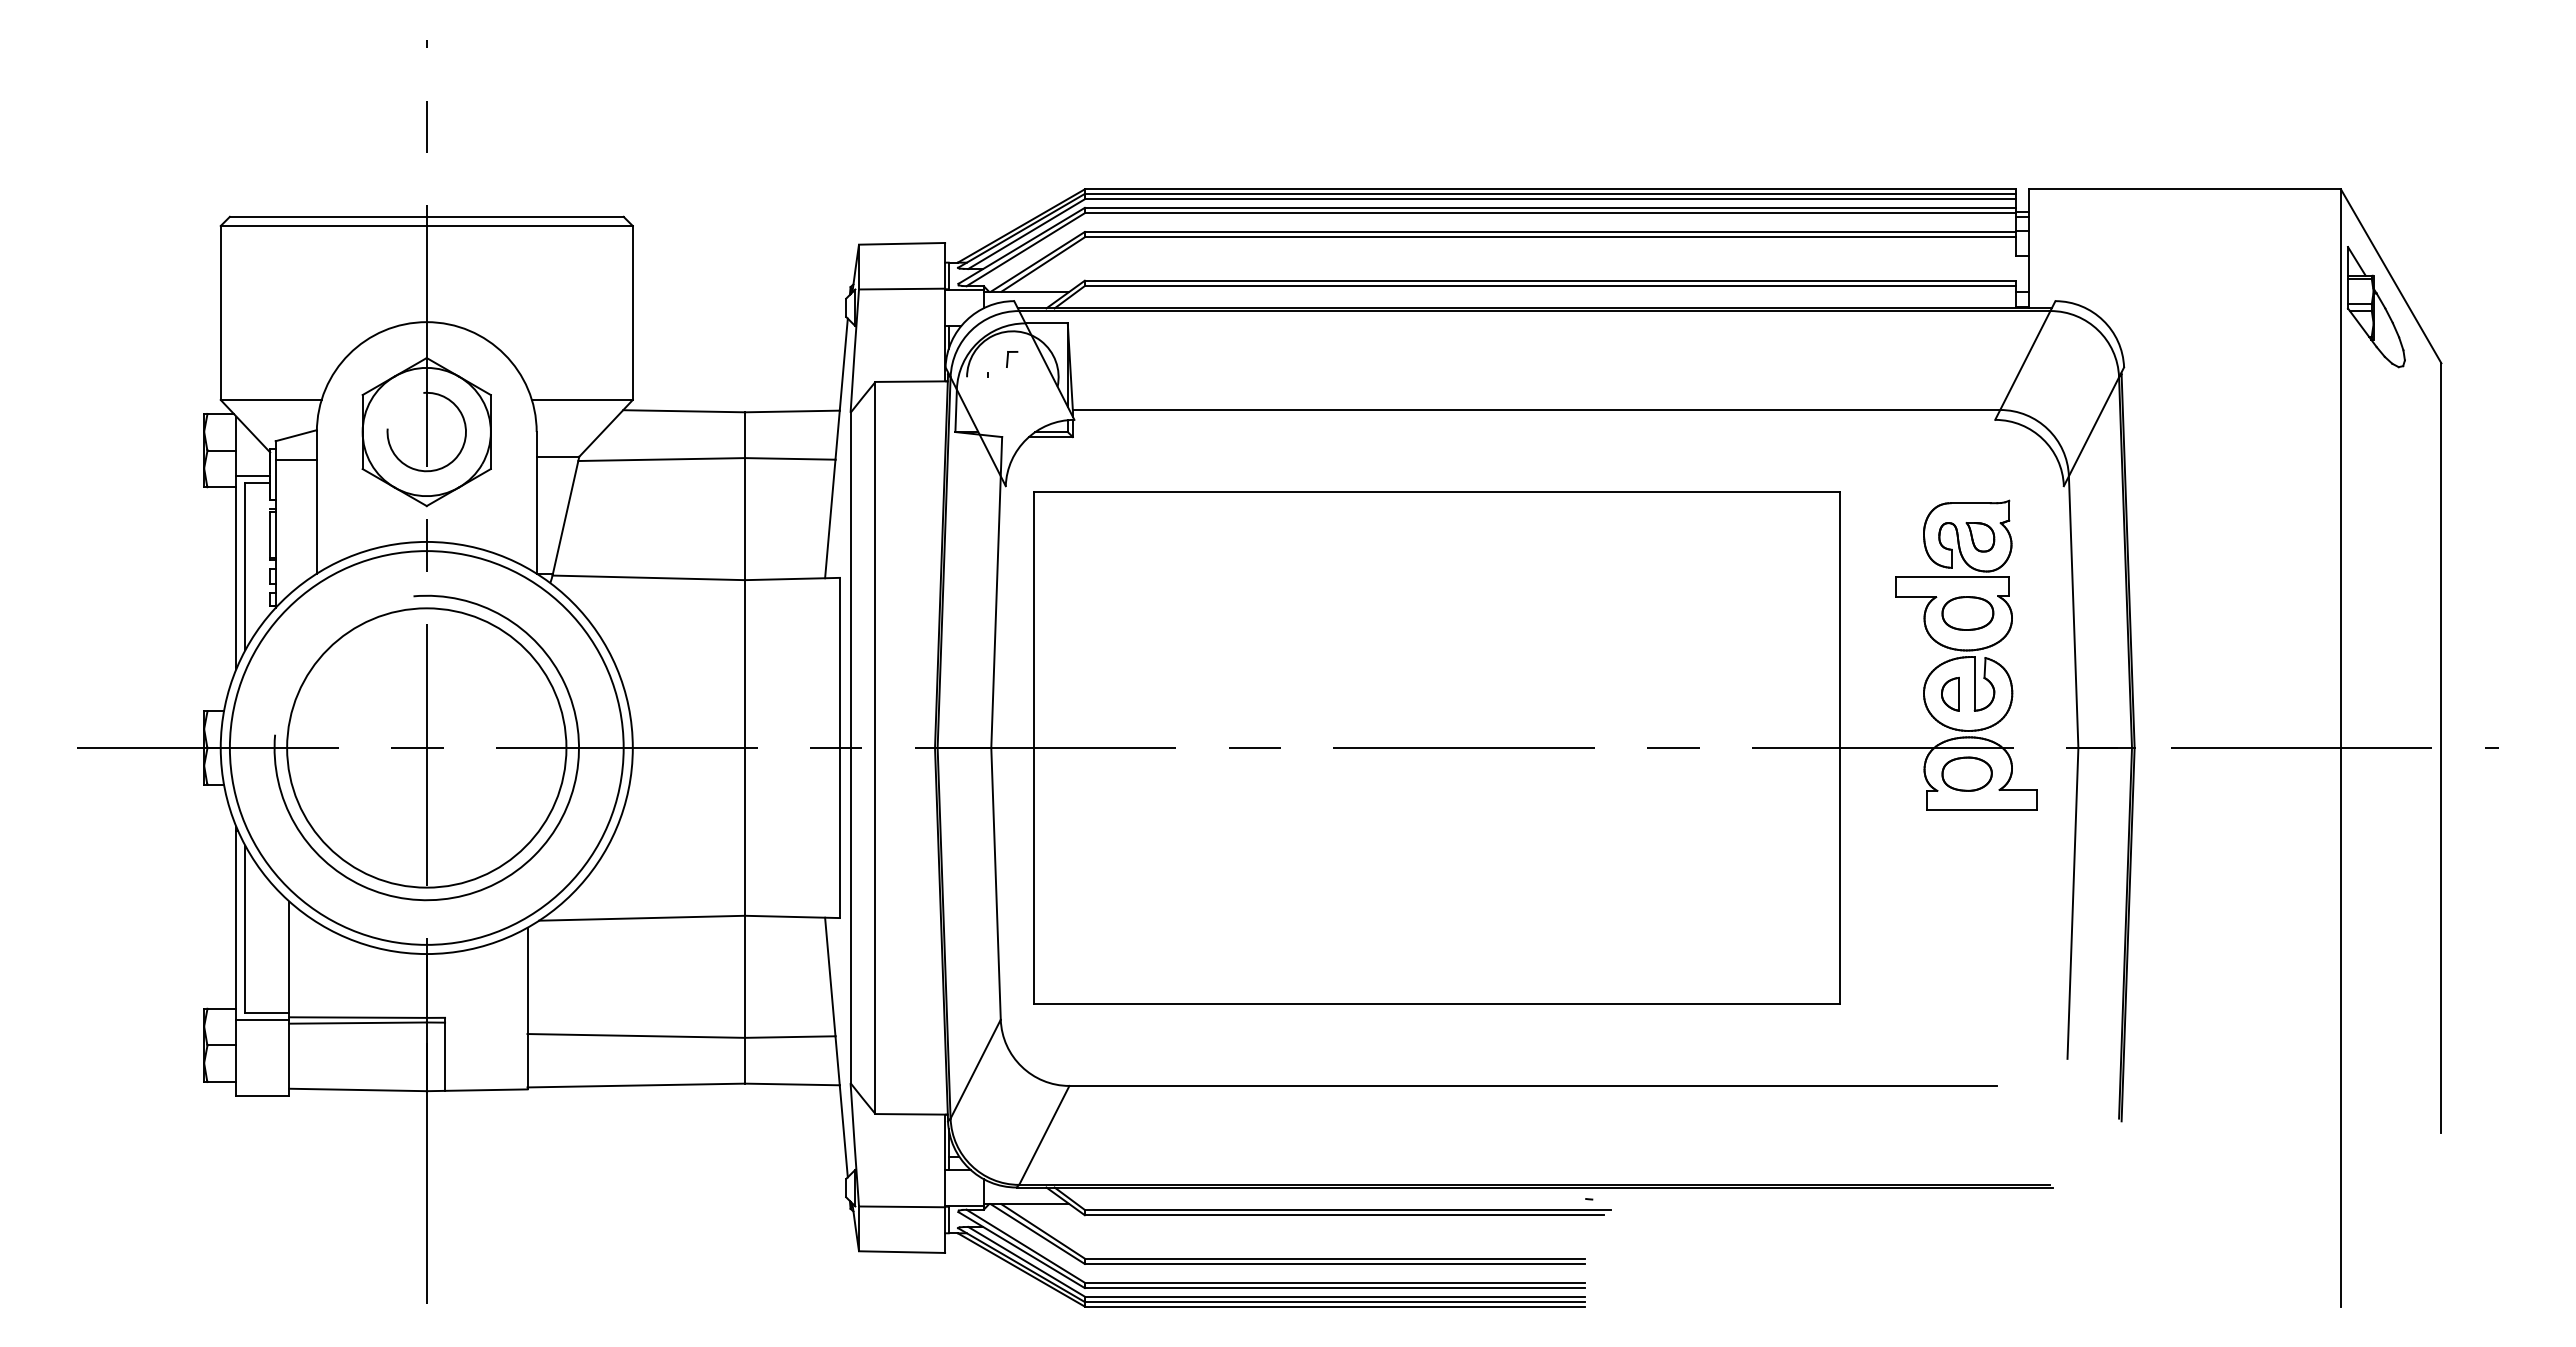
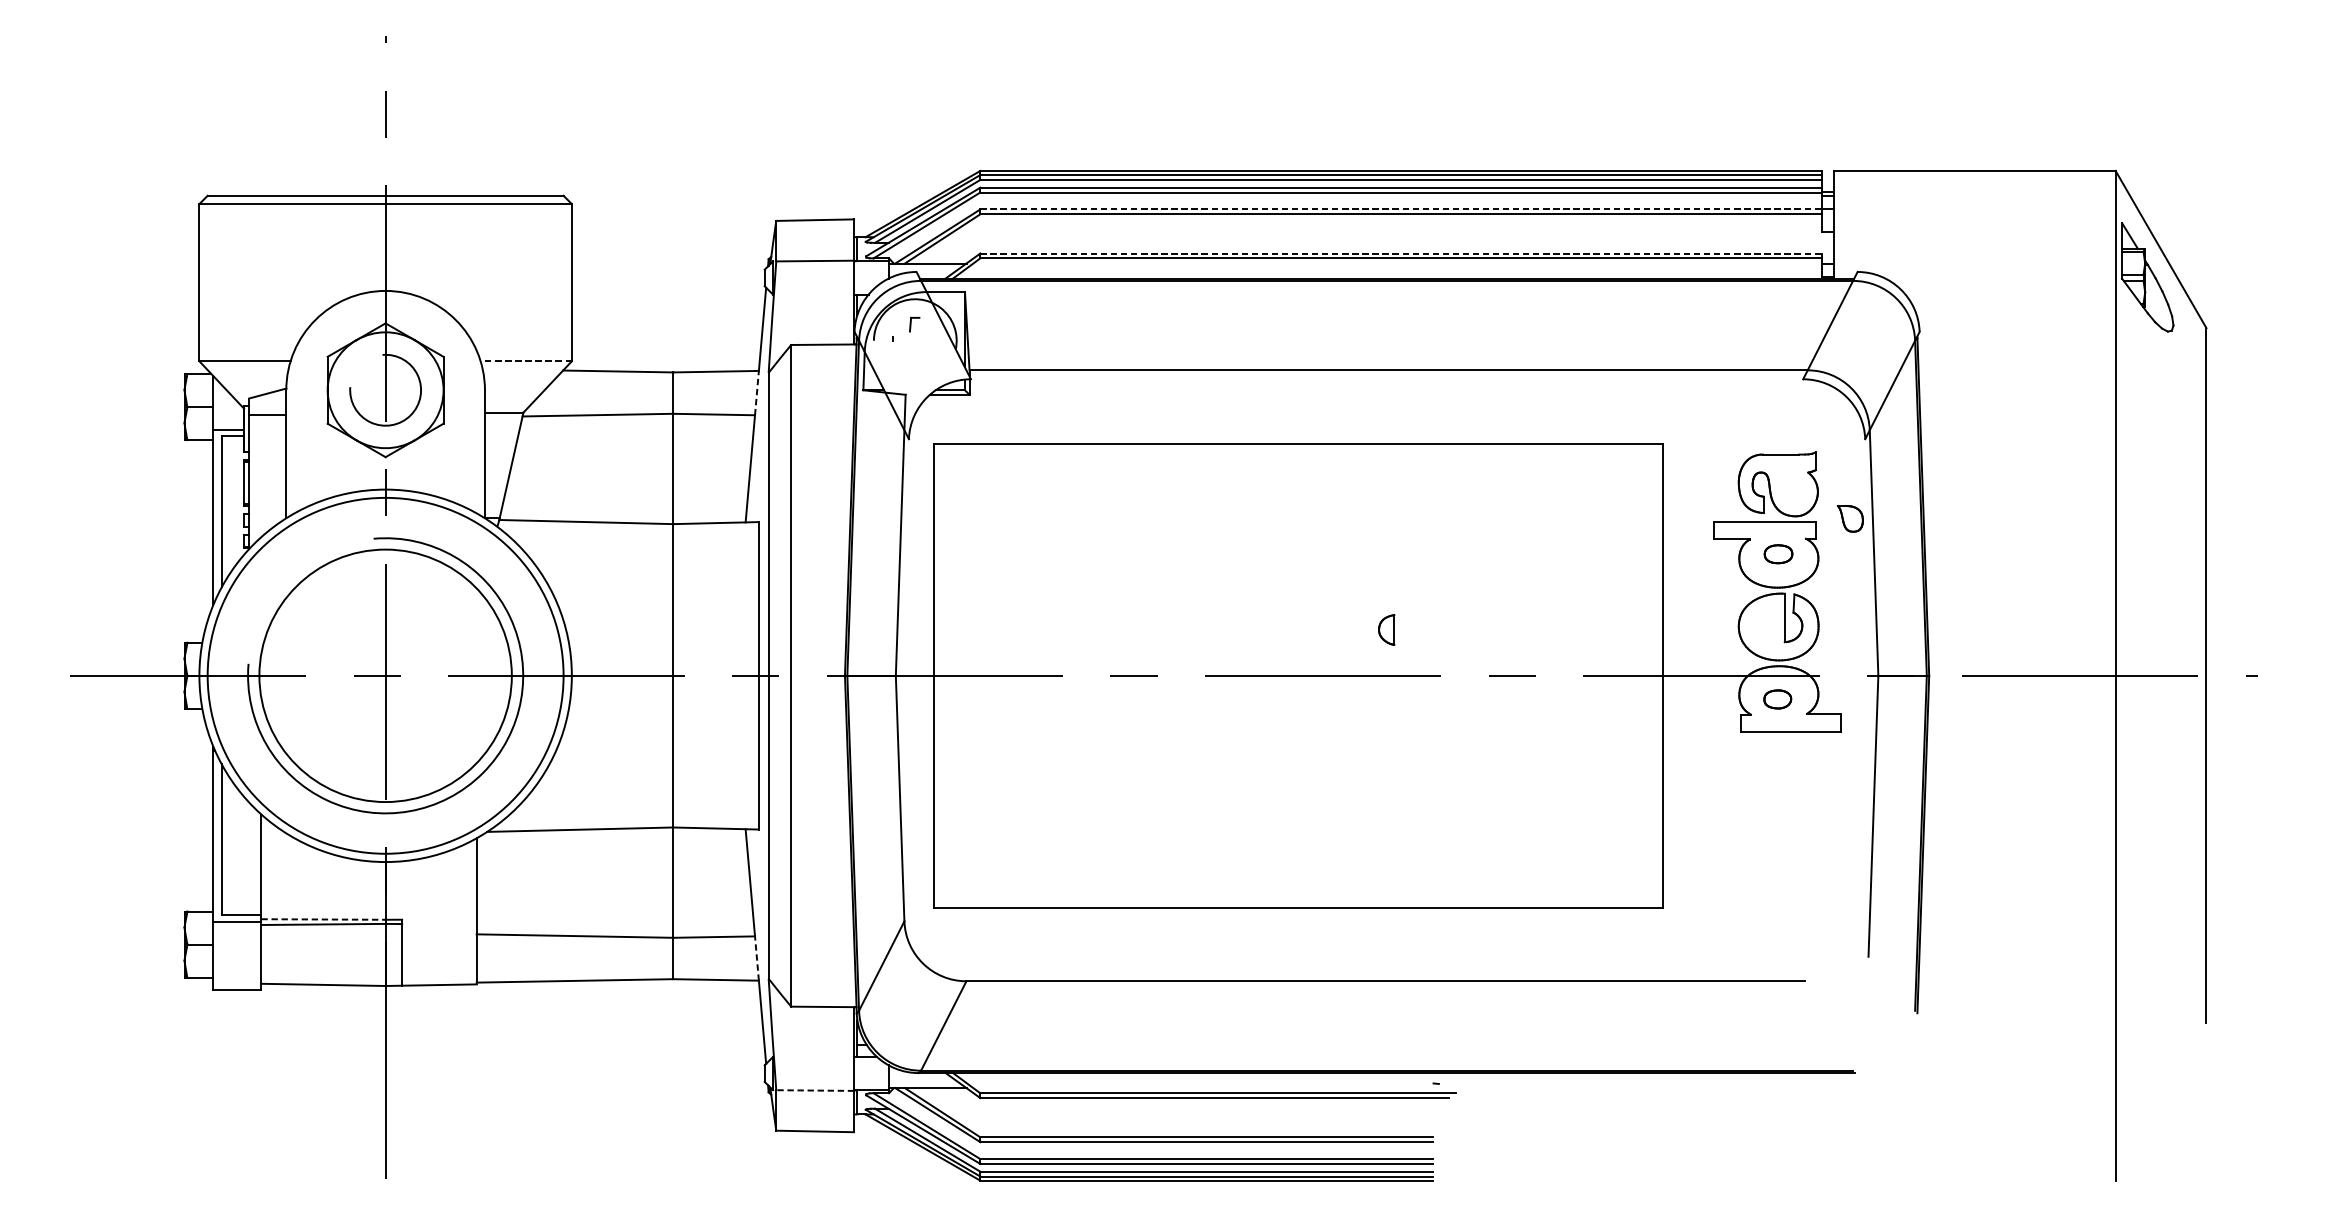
line: (1550, 231) -> (1401, 209), solid -> dashed
line: (1550, 280) -> (1401, 253), solid -> dashed
line: (581, 399) -> (525, 360), solid -> dashed
line: (837, 435) -> (756, 393), solid -> dashed
part: (1980, 537) -> (1850, 519), moved
part: (1967, 613) -> (1778, 554), size x0.6
part: (1950, 693) -> (1386, 629), moved
part: (1966, 773) -> (1777, 698), size x0.6
line: (358, 1017) -> (323, 919), solid -> dashed
line: (837, 1060) -> (756, 958), solid -> dashed
line: (901, 1206) -> (814, 1090), solid -> dashed

